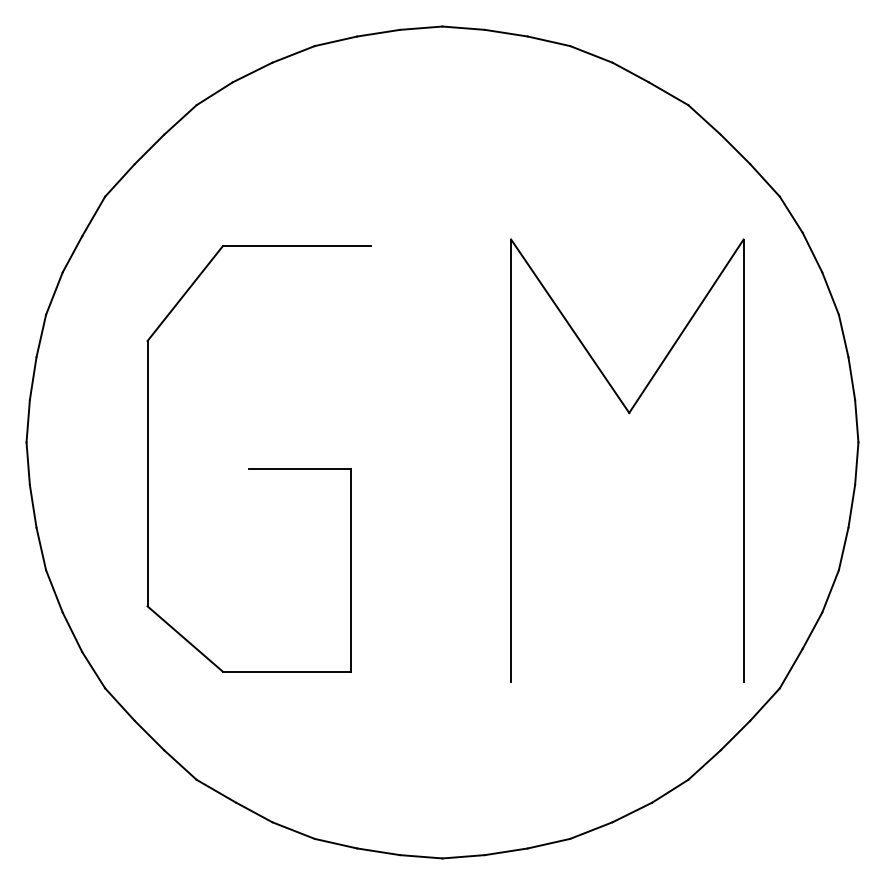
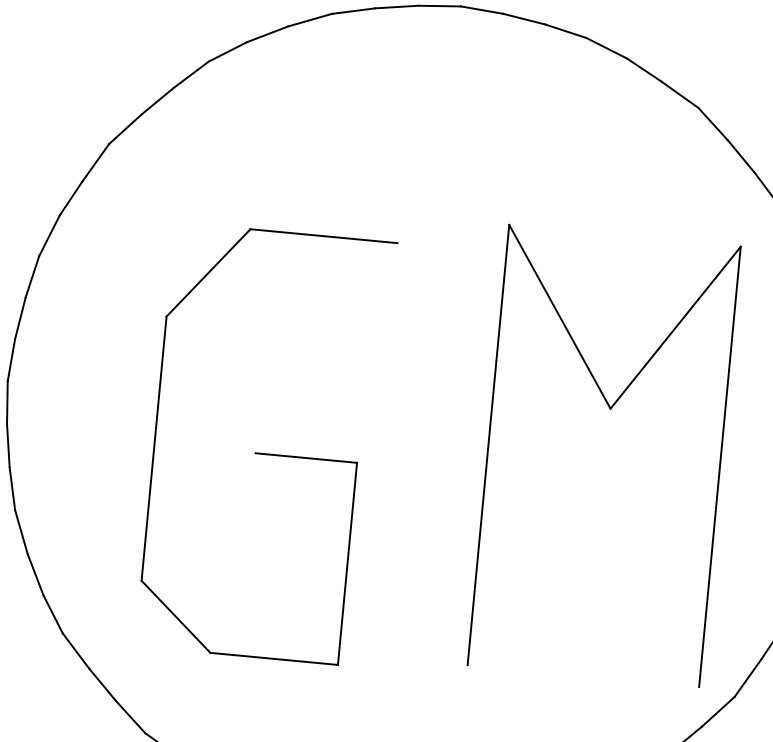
part: (258, 468) -> (264, 453), moved

